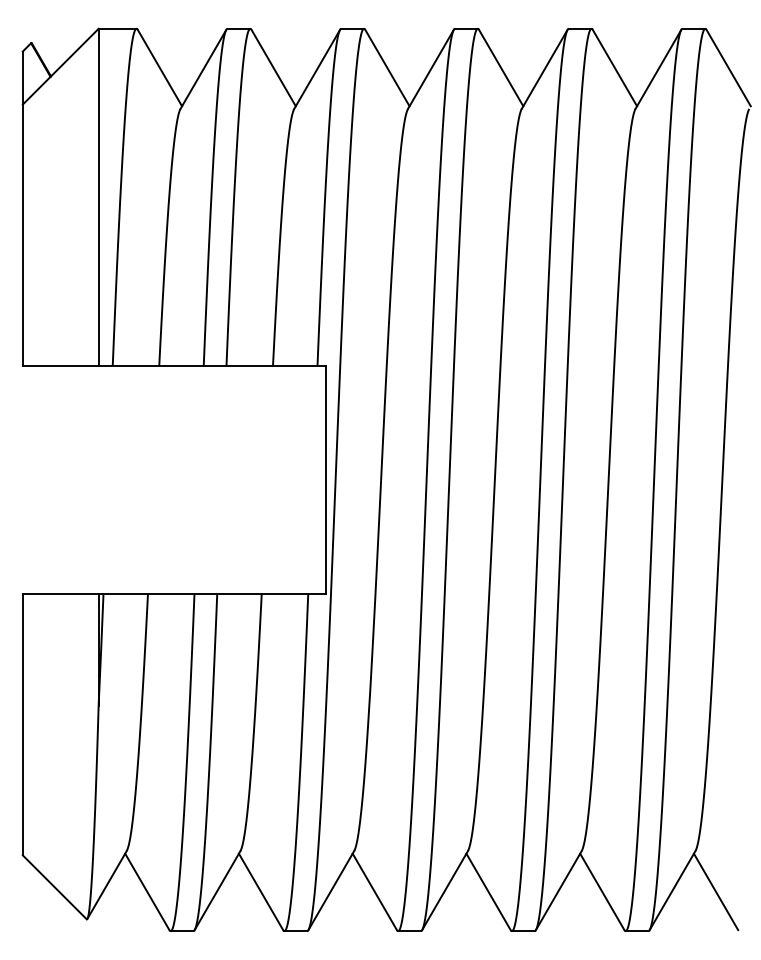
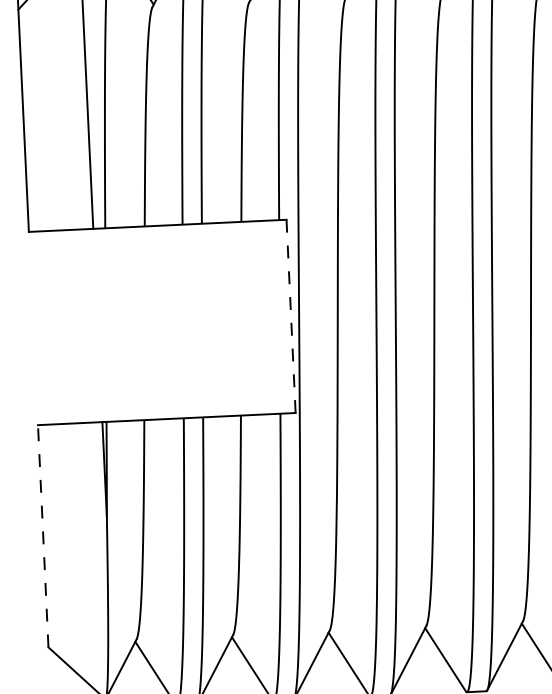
line: (326, 480) -> (291, 316), solid -> dashed
line: (22, 724) -> (42, 536), solid -> dashed

